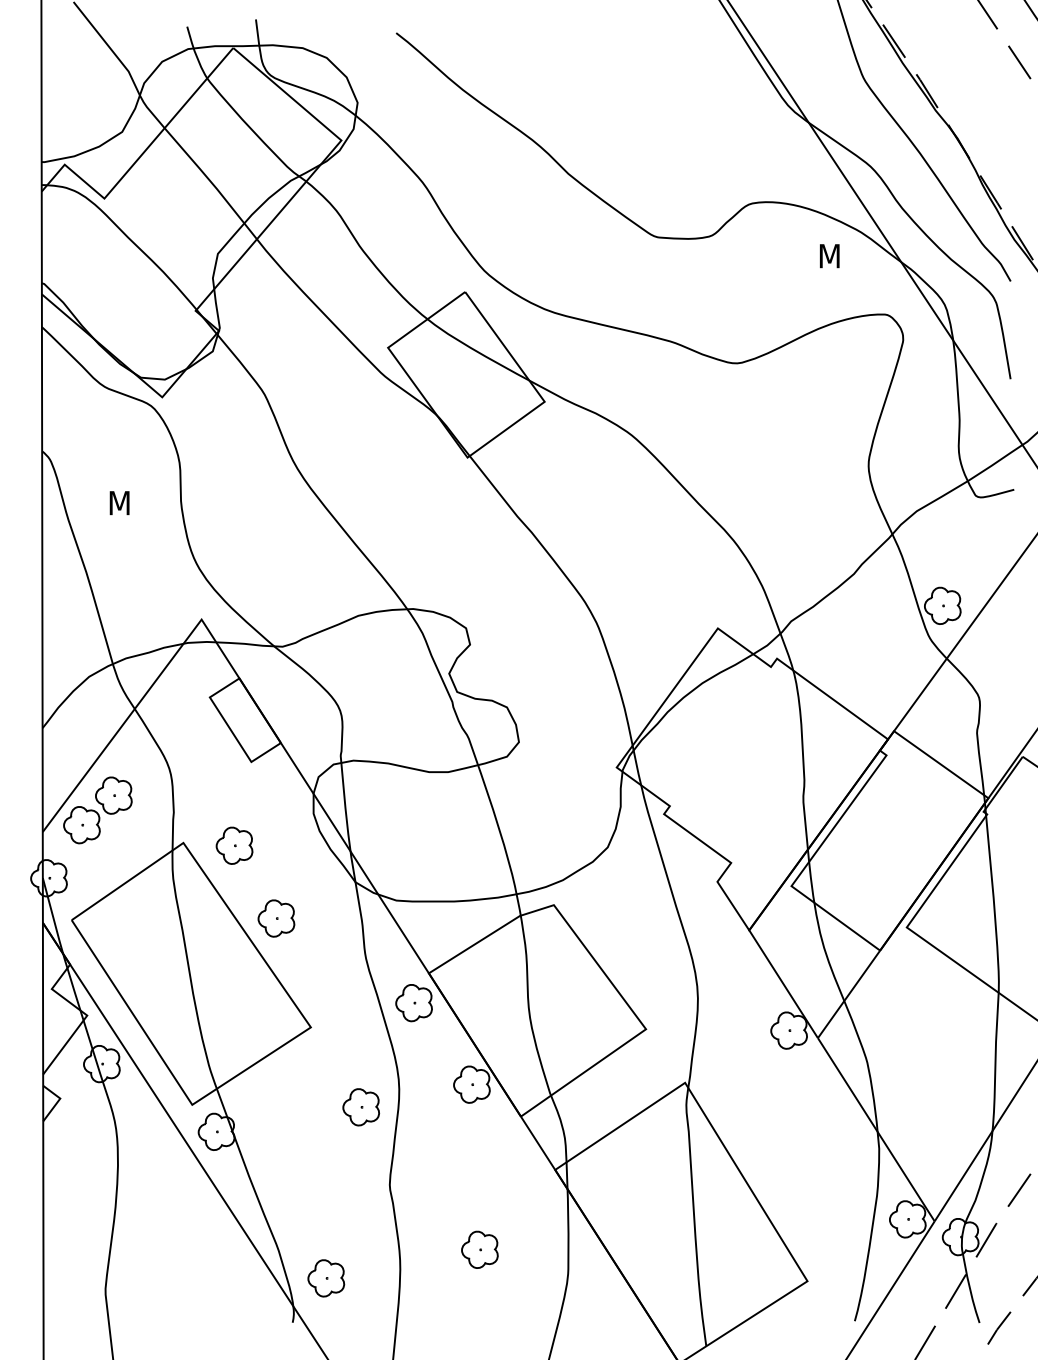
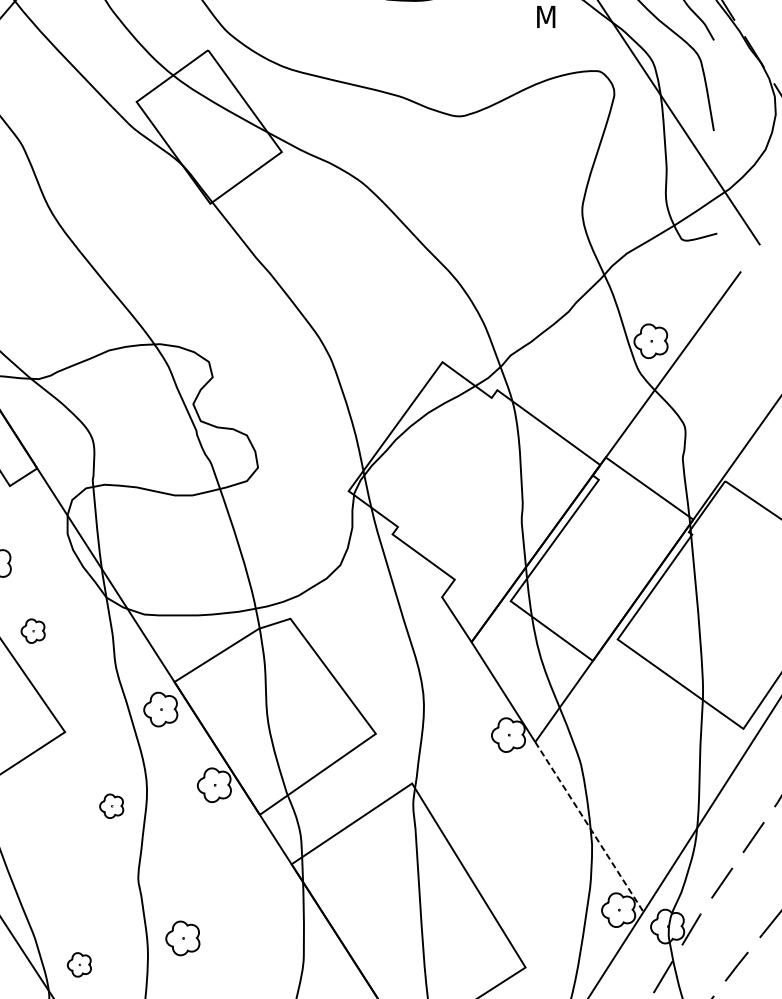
part: (276, 918) -> (33, 631), size x0.7
part: (360, 1107) -> (111, 806), size x0.7
line: (876, 1129) -> (589, 826), solid -> dashed
part: (479, 1249) -> (182, 938), moved
part: (326, 1278) -> (79, 964), size x0.7

